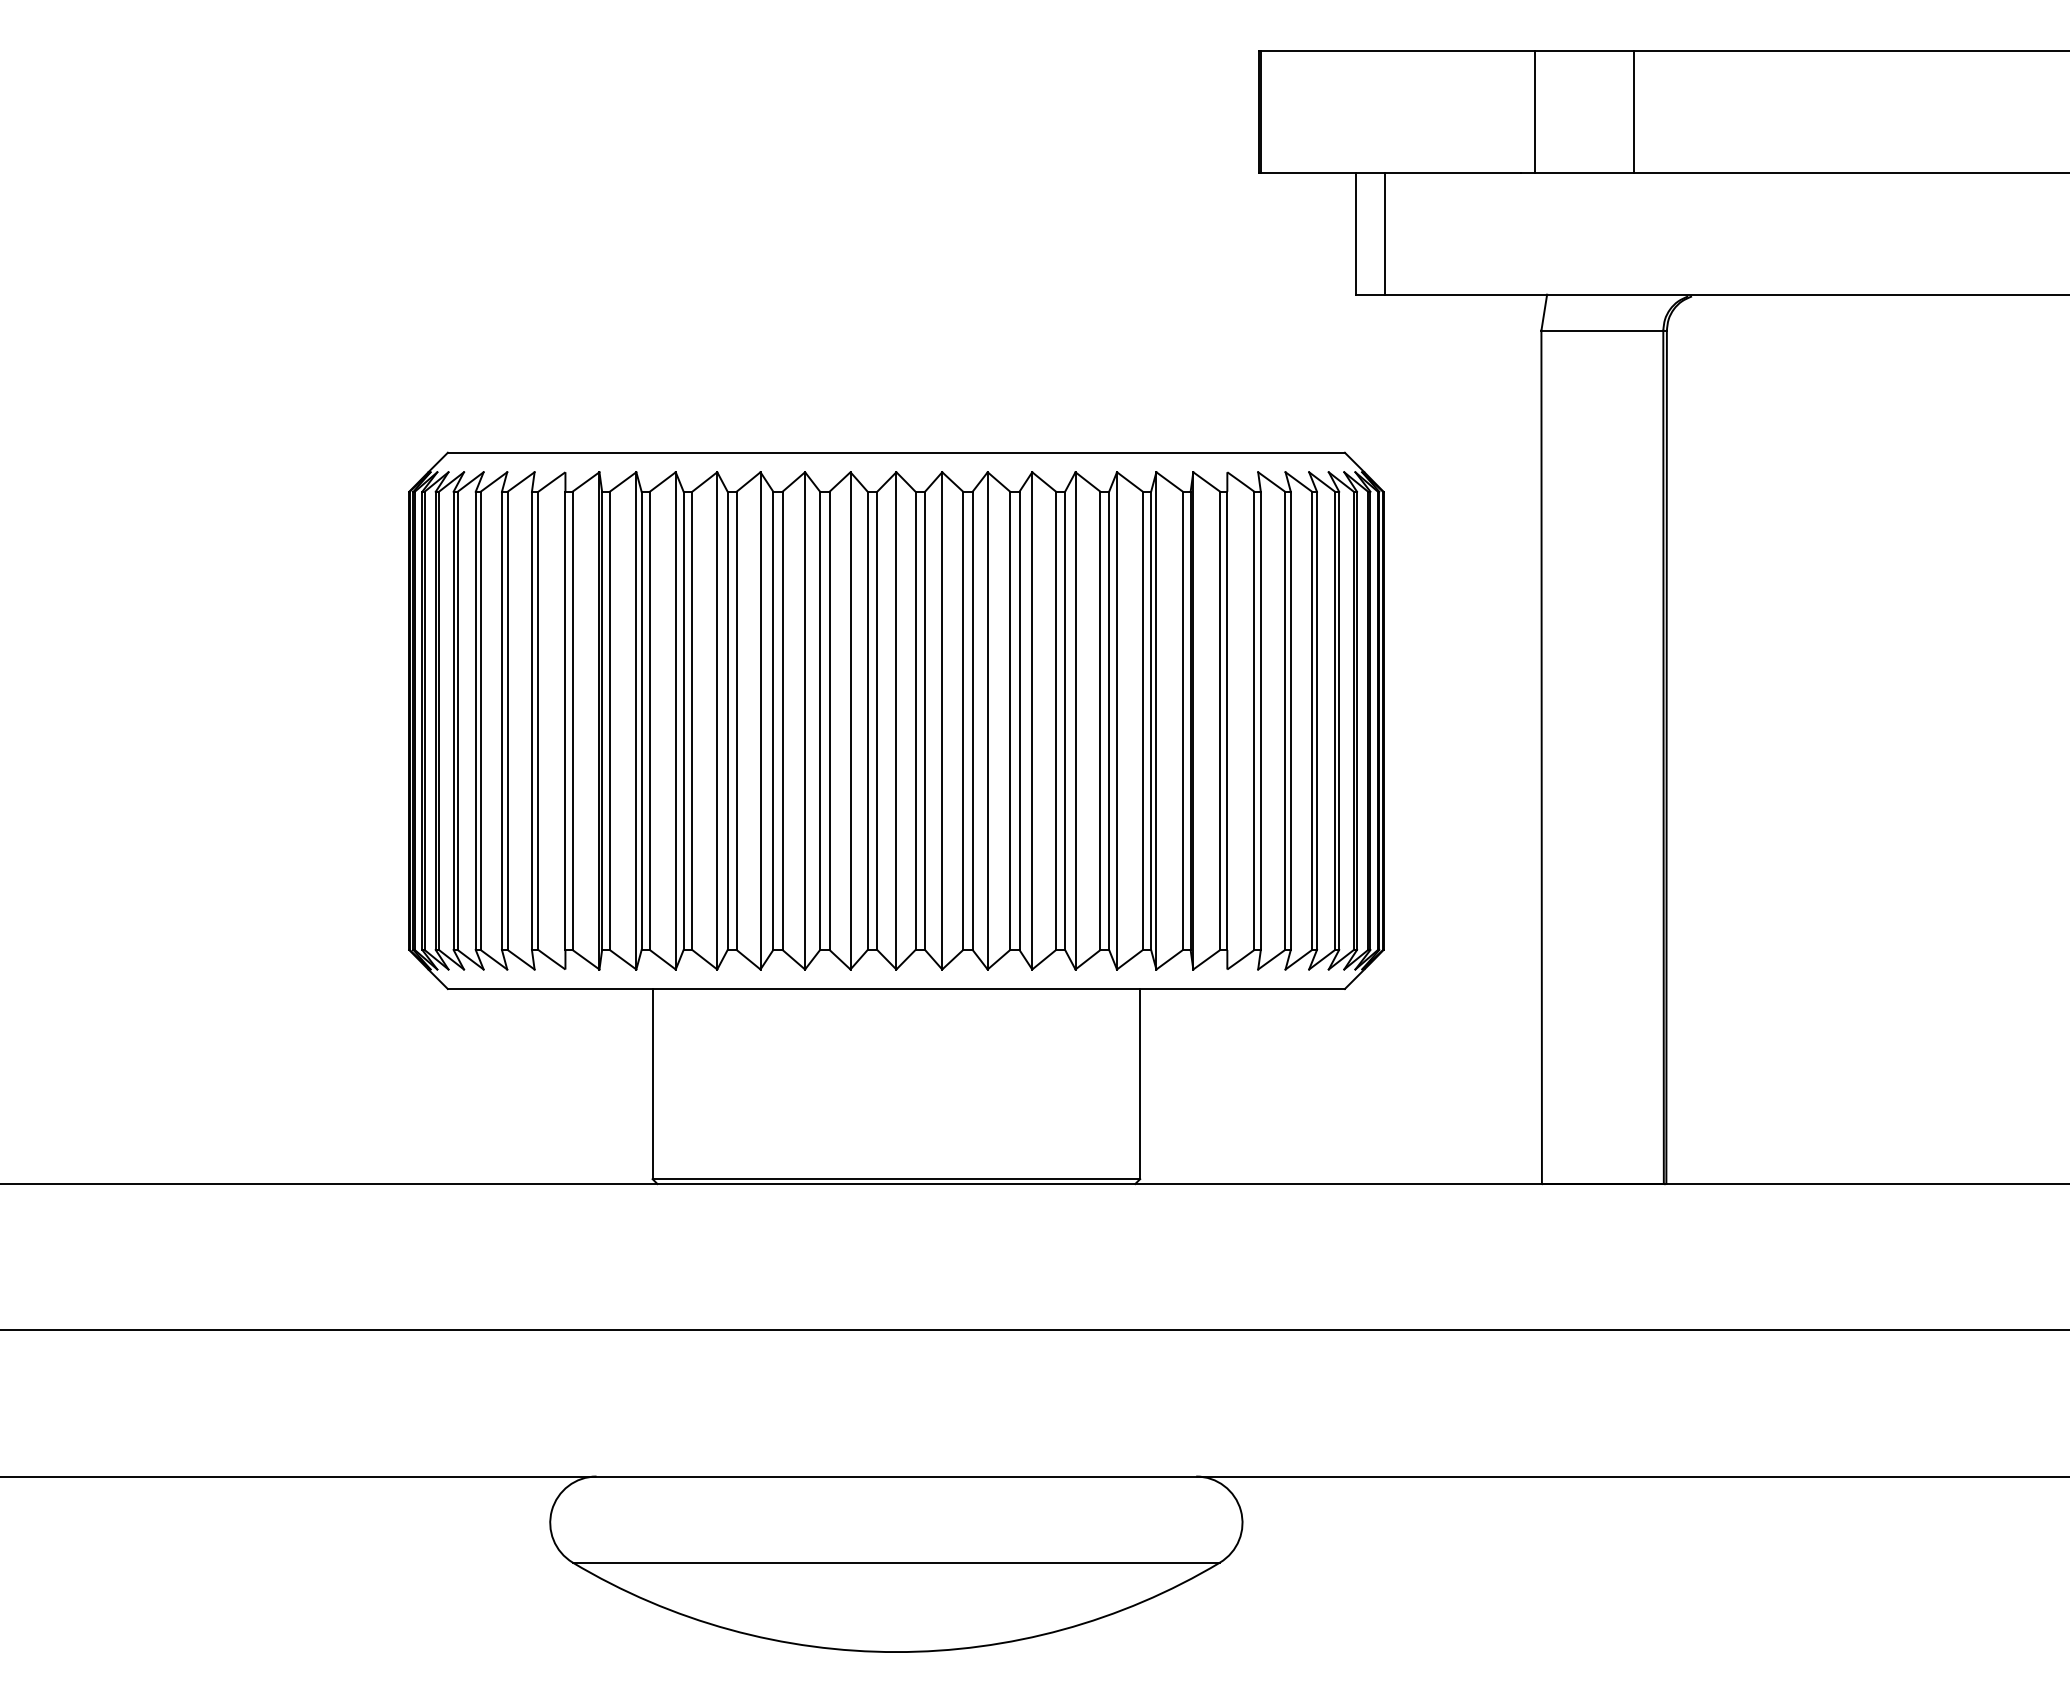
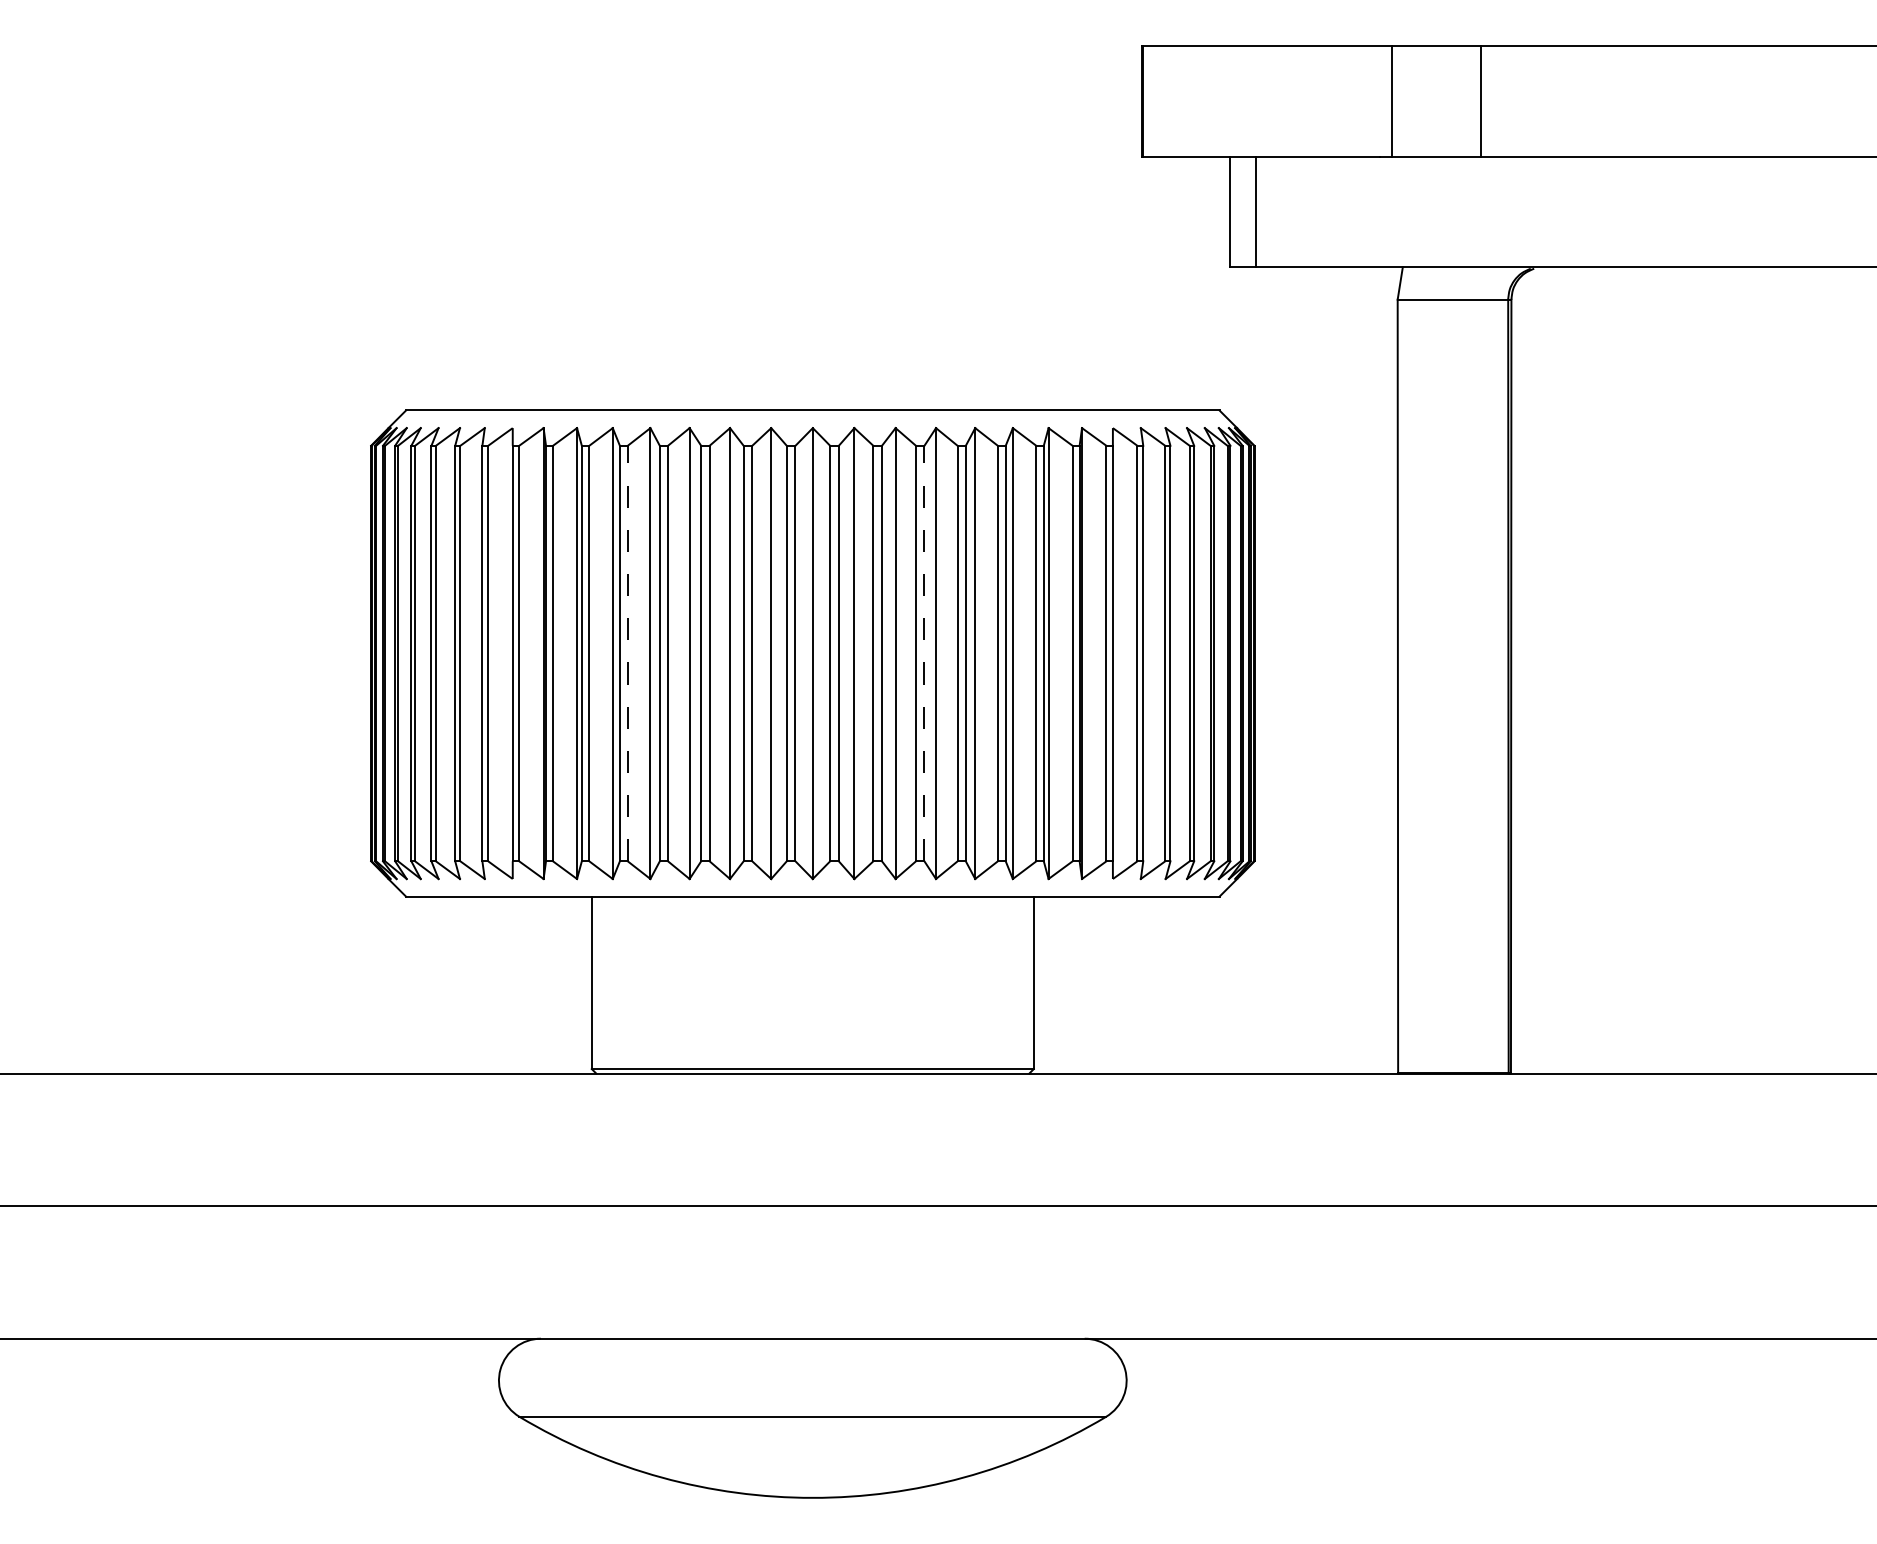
line: (692, 720) -> (627, 653), solid -> dashed
line: (1019, 720) -> (924, 653), solid -> dashed

